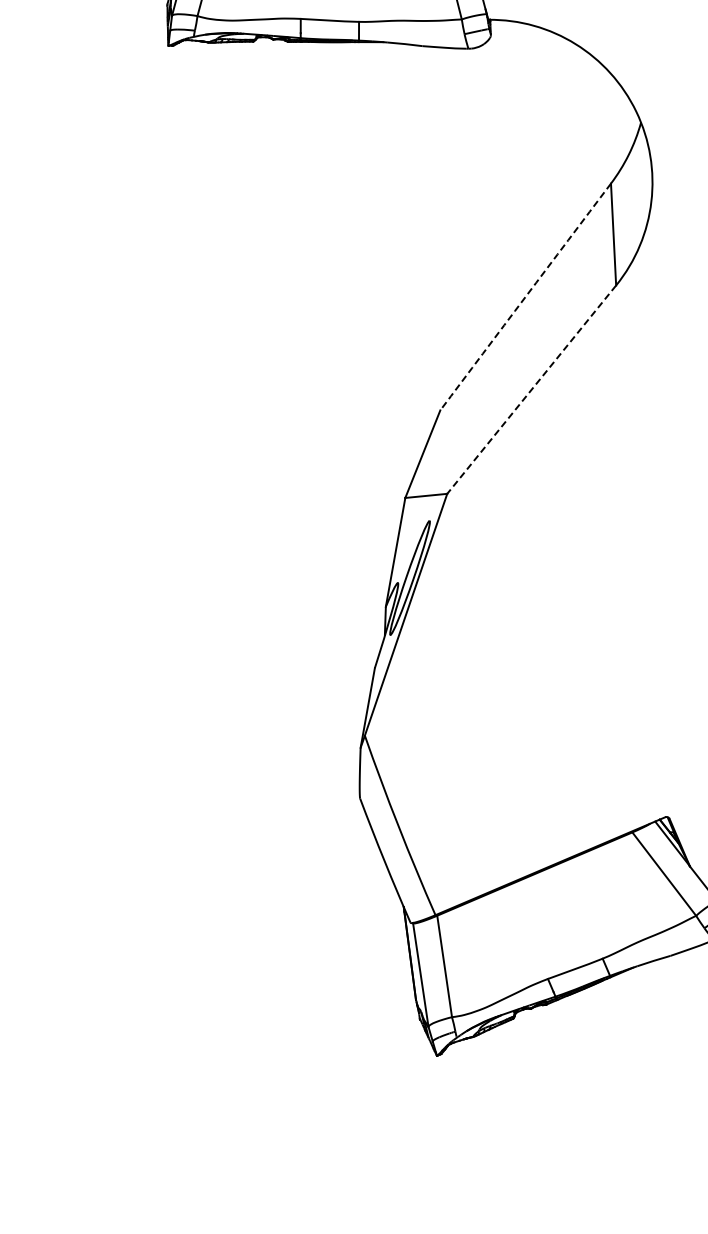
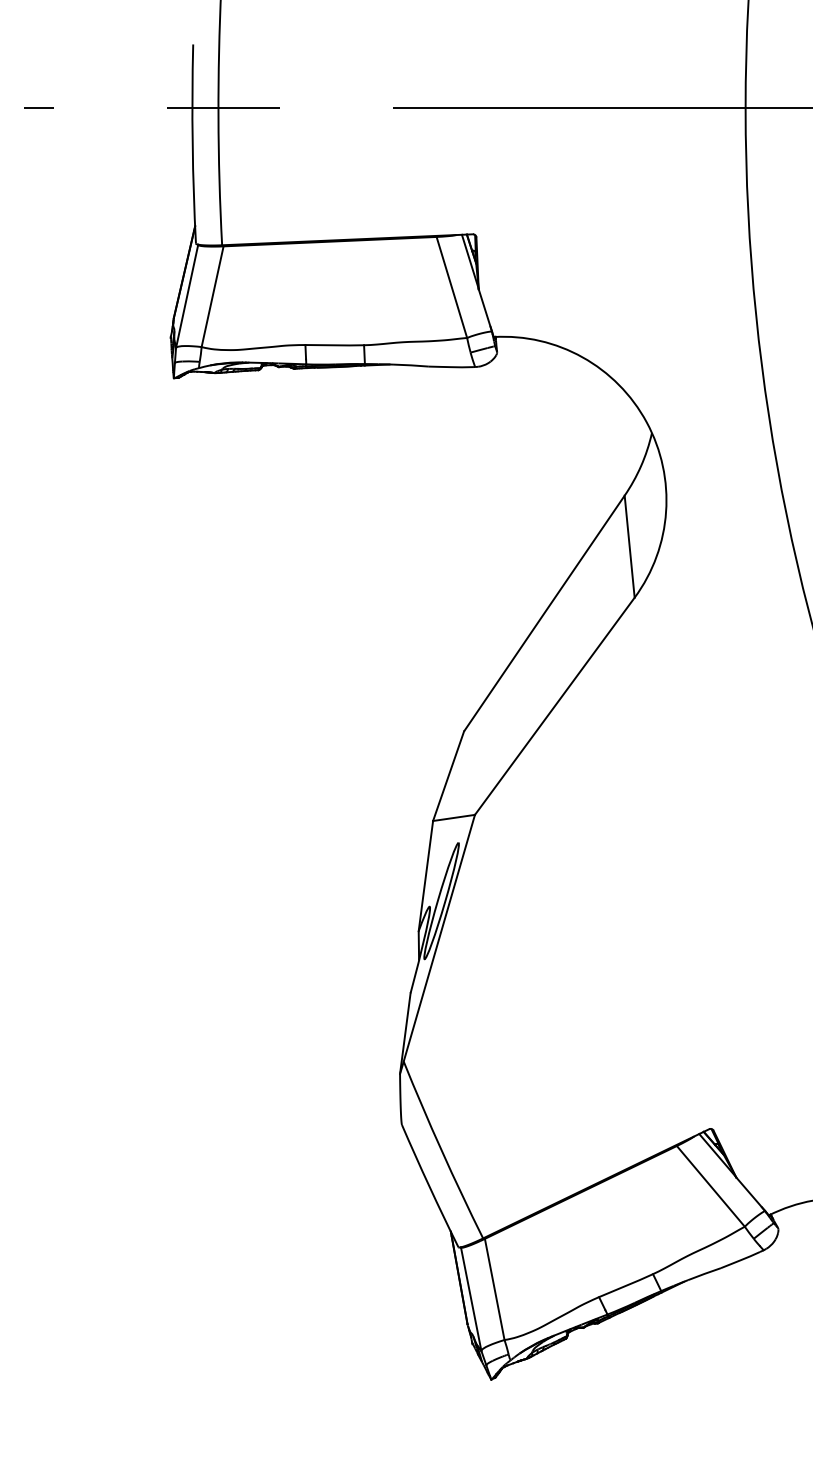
arc: (525, 296) -> (544, 613), dashed -> solid
line: (531, 389) -> (554, 706), dashed -> solid

